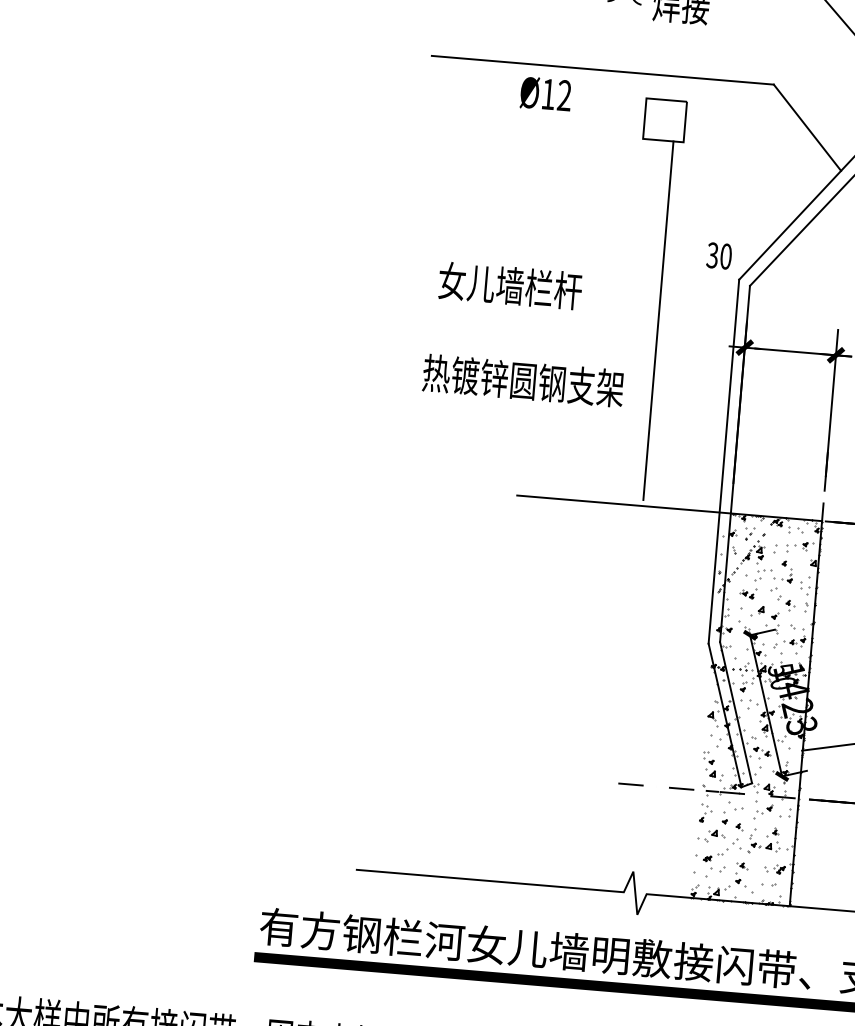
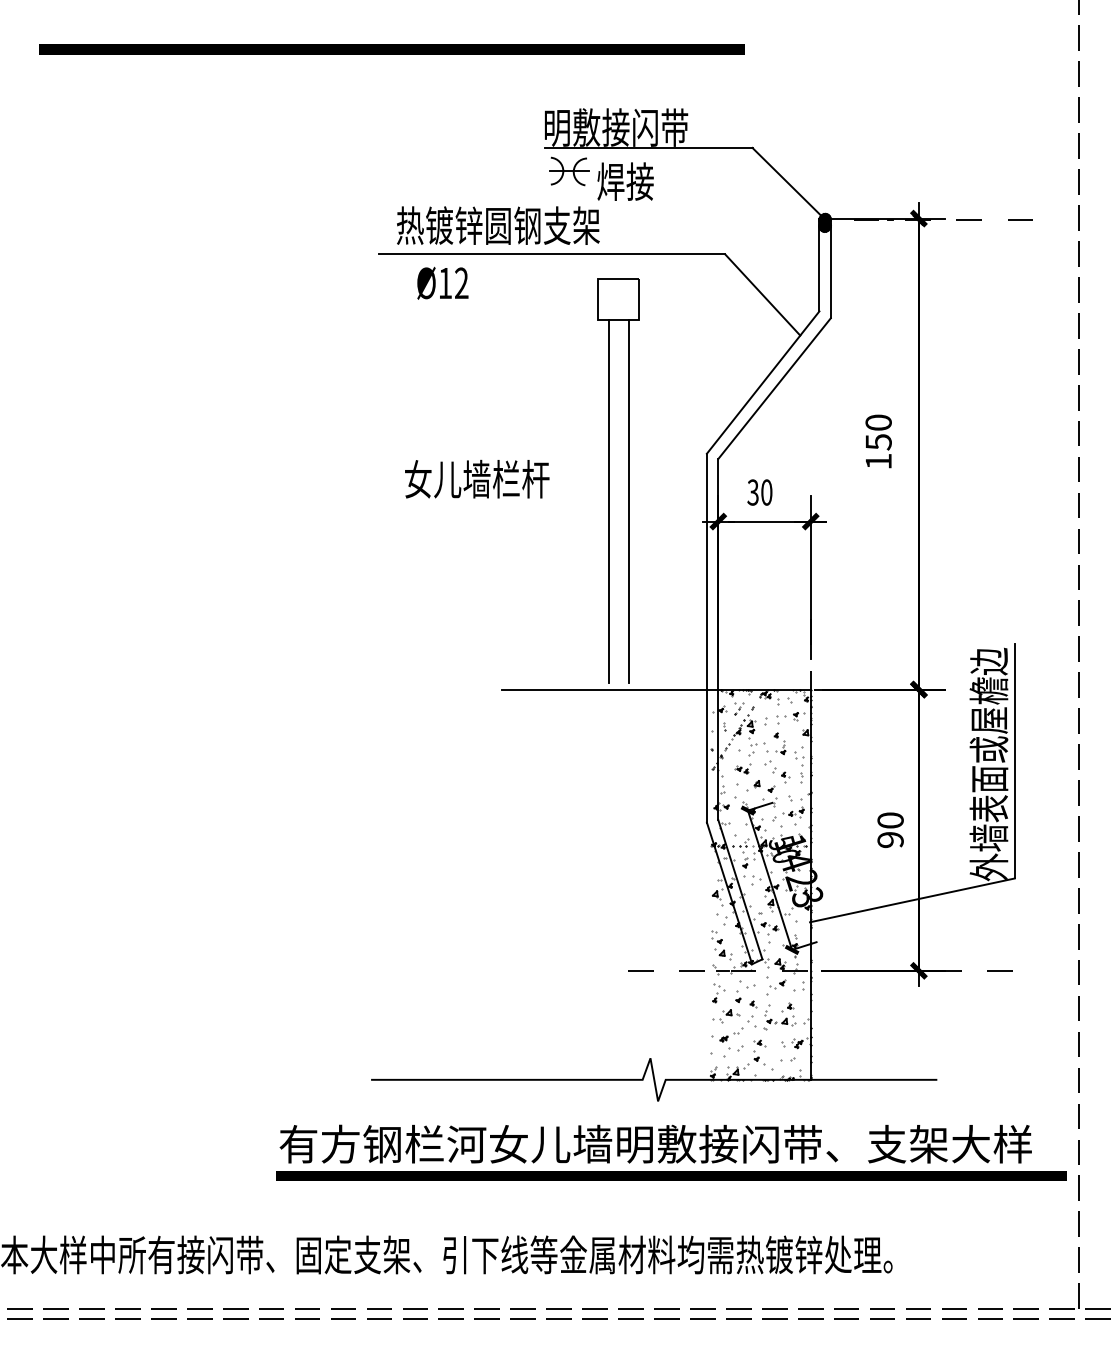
text: (545, 93) -> (442, 282), moved
text: (718, 255) -> (759, 492), moved
line: (638, 318) -> (608, 501), added
text: (523, 380) -> (498, 225), moved

